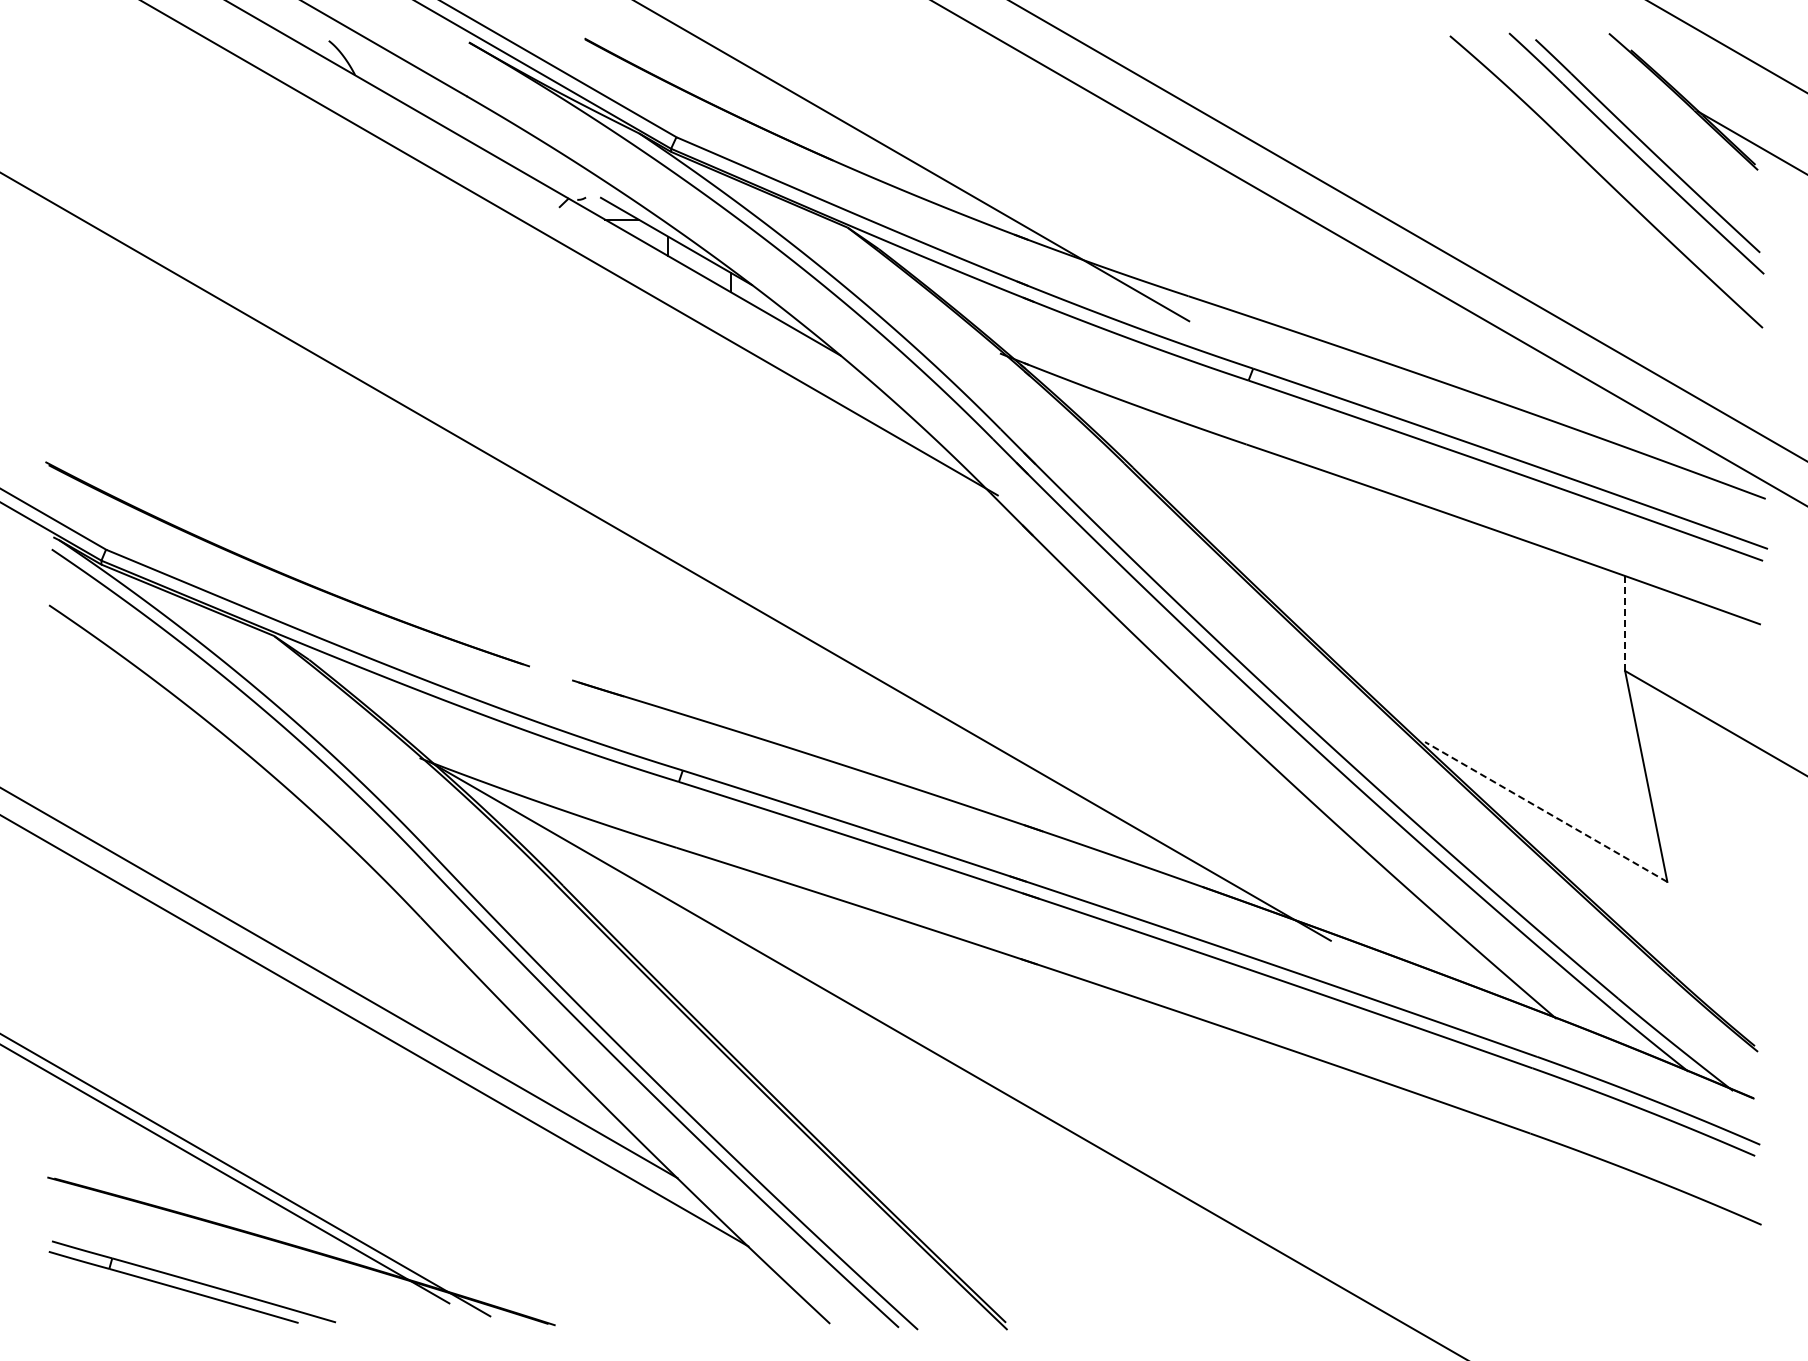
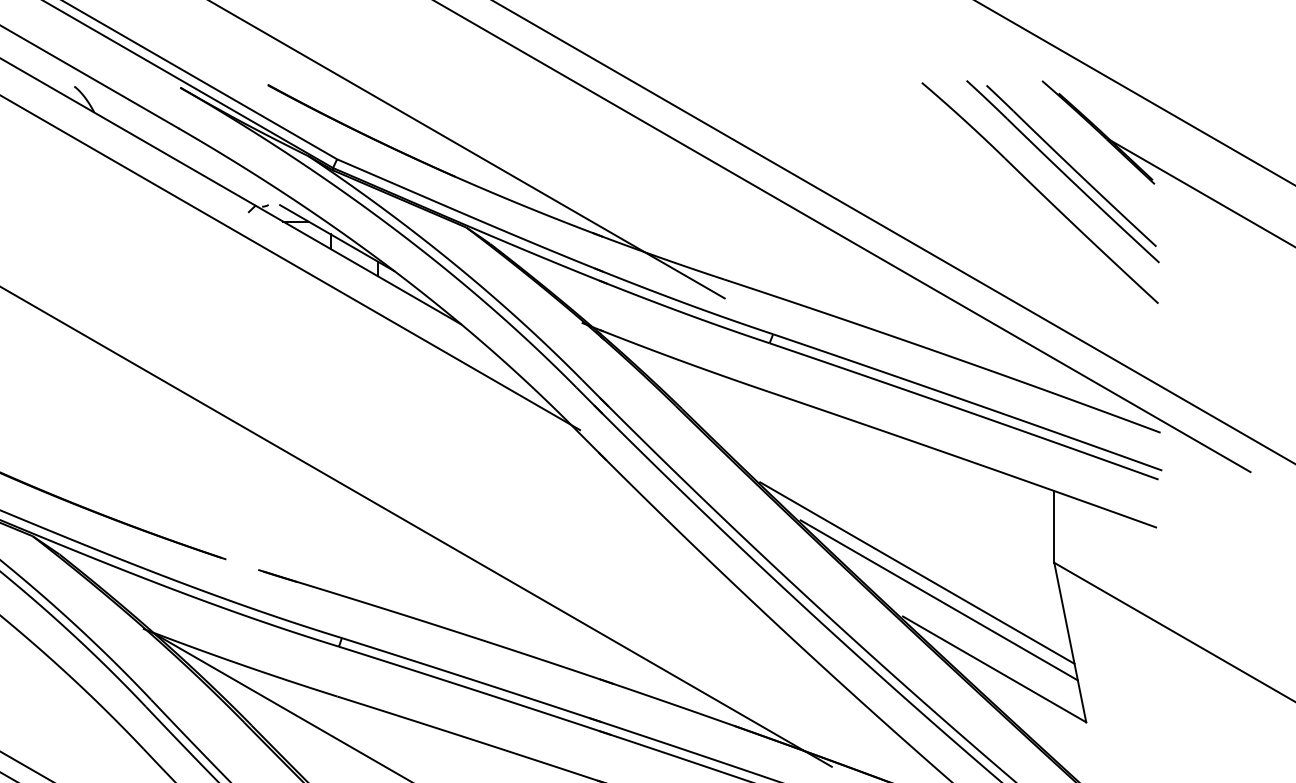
line: (1625, 624) -> (1054, 527), dashed -> solid
line: (1443, 684) -> (917, 573), added
line: (1472, 720) -> (938, 600), added
line: (1546, 812) -> (994, 669), dashed -> solid

